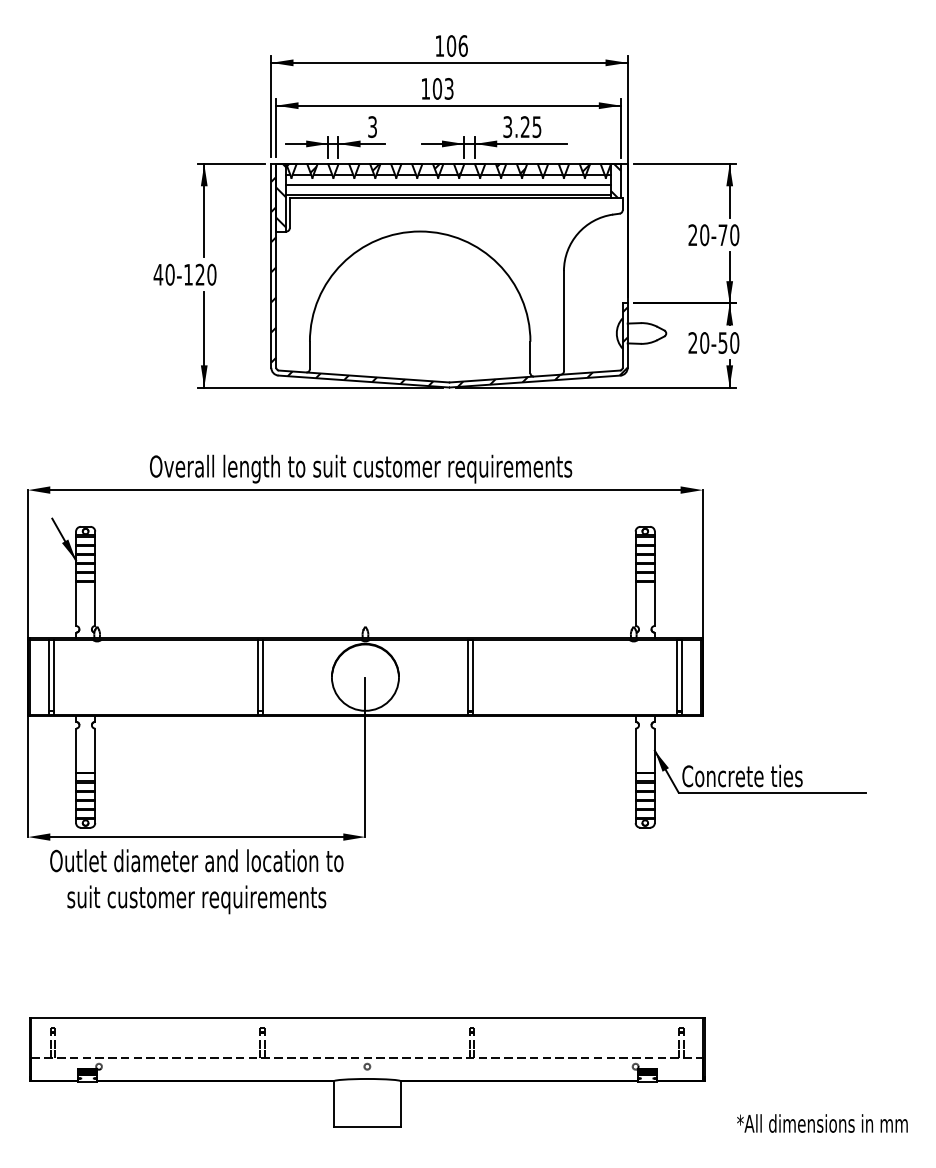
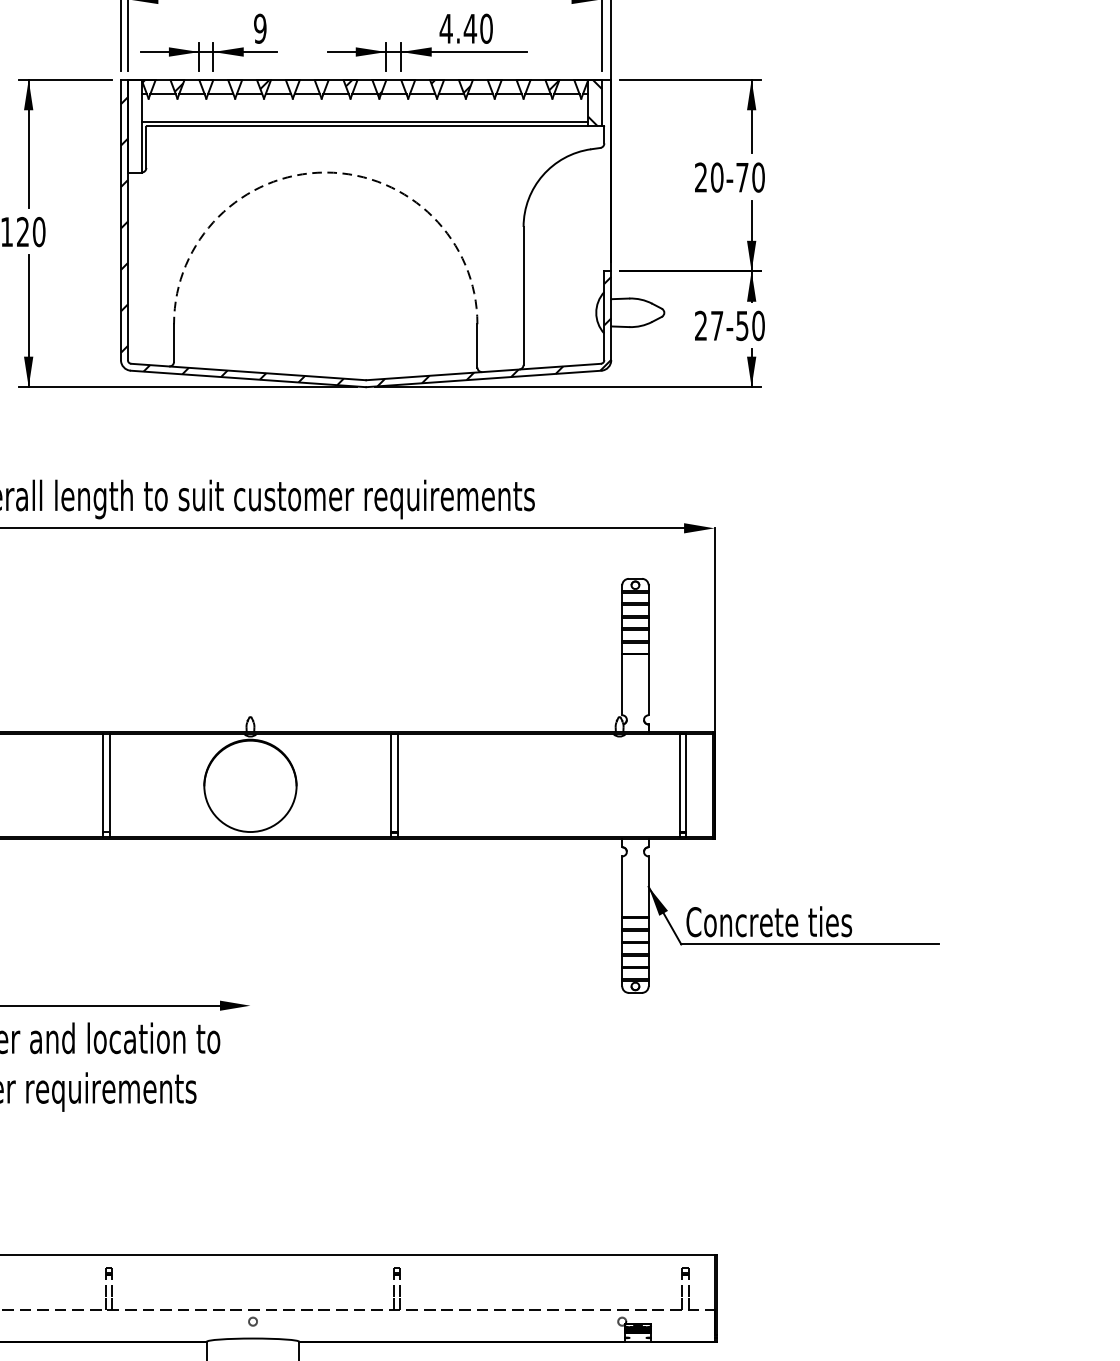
text: (372, 126) -> (260, 28), 3 -> 9
text: (521, 127) -> (465, 29), 3.25 -> 4.40
line: (448, 184) -> (364, 107), removed
hatch: (281, 195) -> (134, 122), removed
arc: (420, 231) -> (326, 172), solid -> dashed
text: (704, 342) -> (716, 325), 20-50 -> 27-50
line: (365, 757) -> (250, 896), removed

